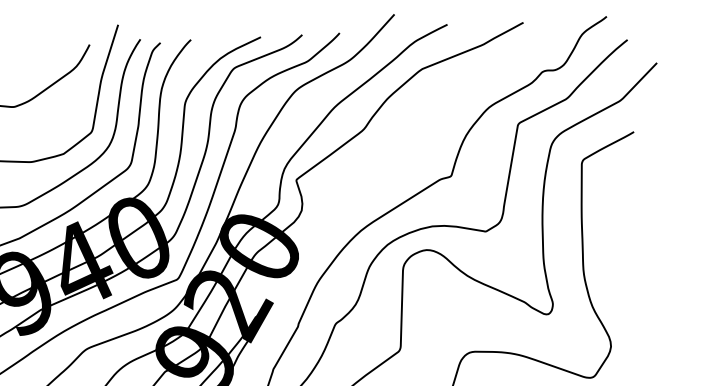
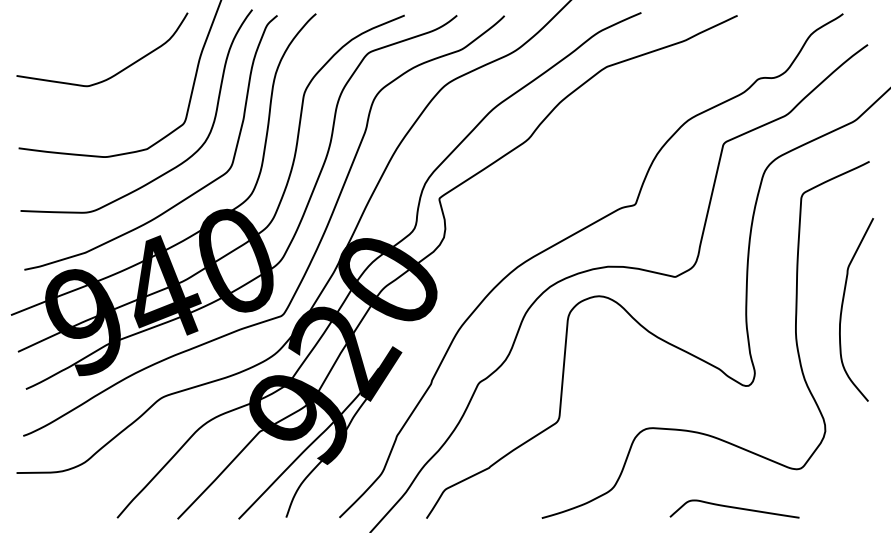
curve: (619, 245) -> (843, 304), added

